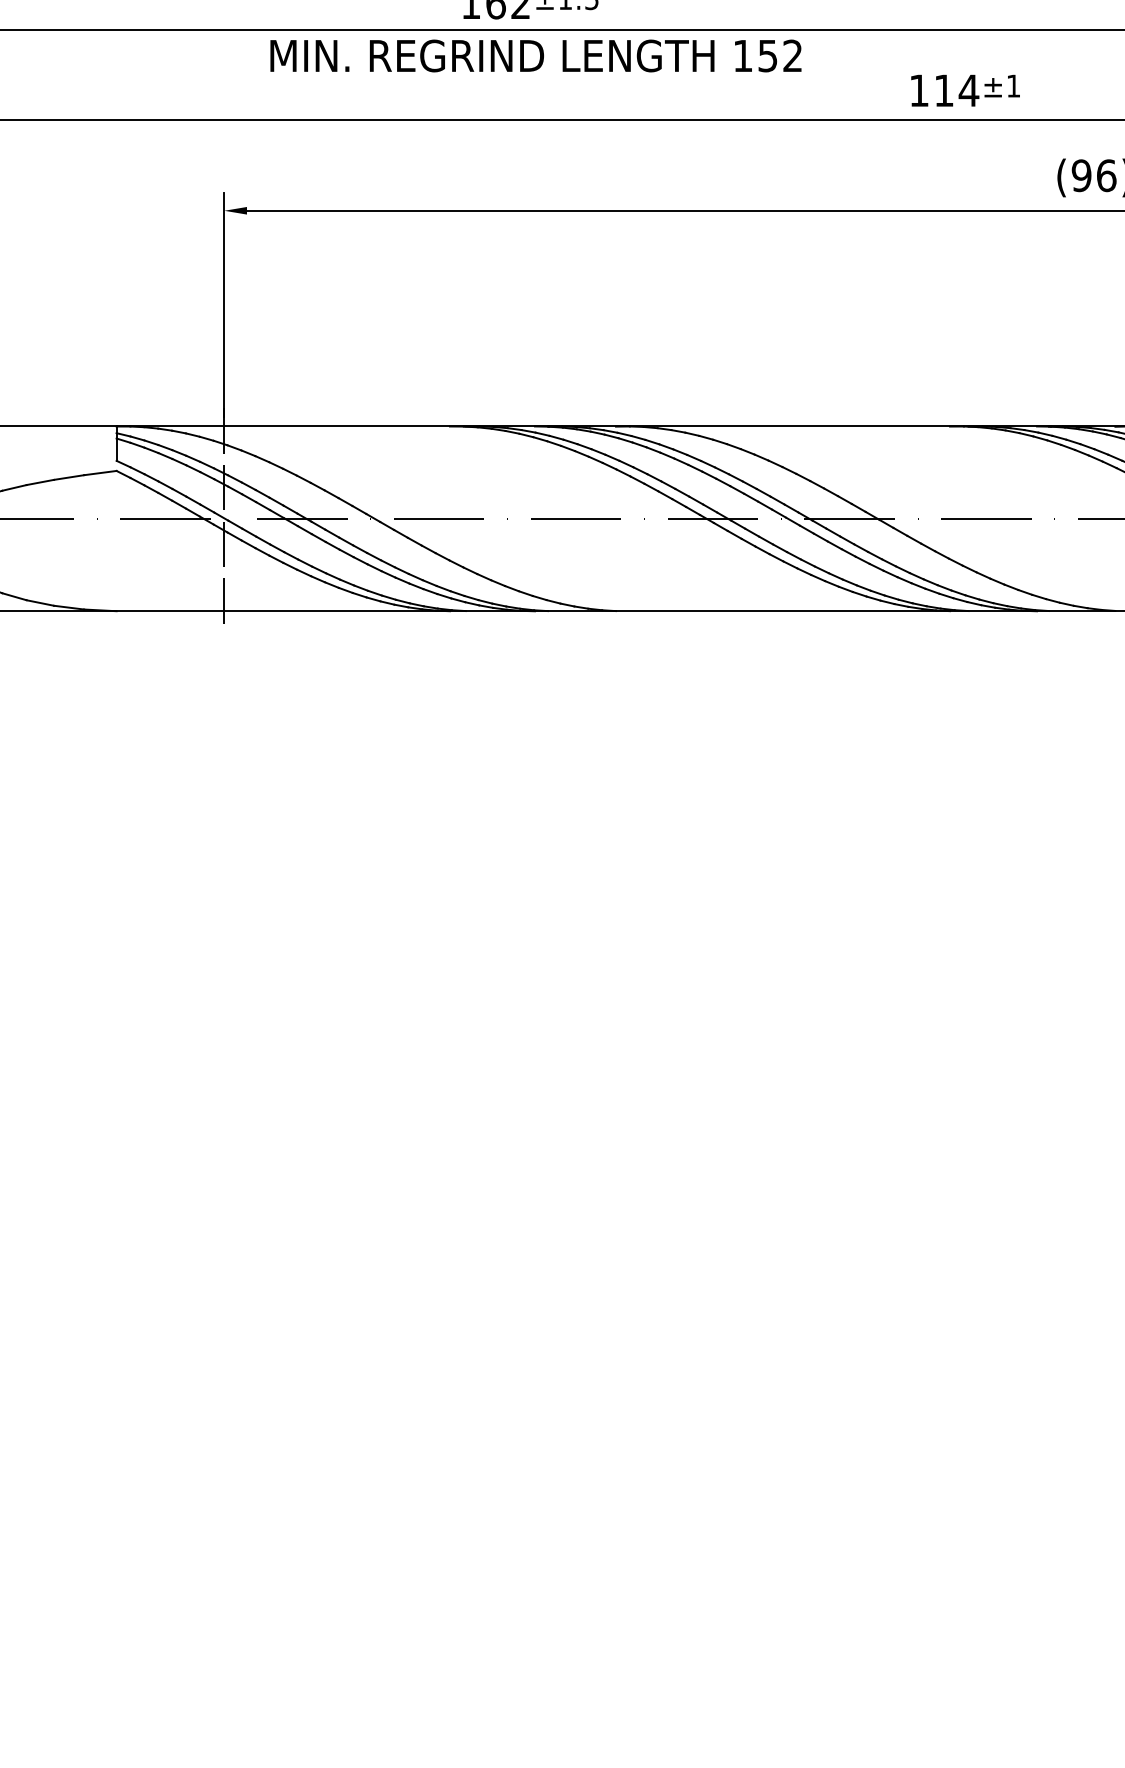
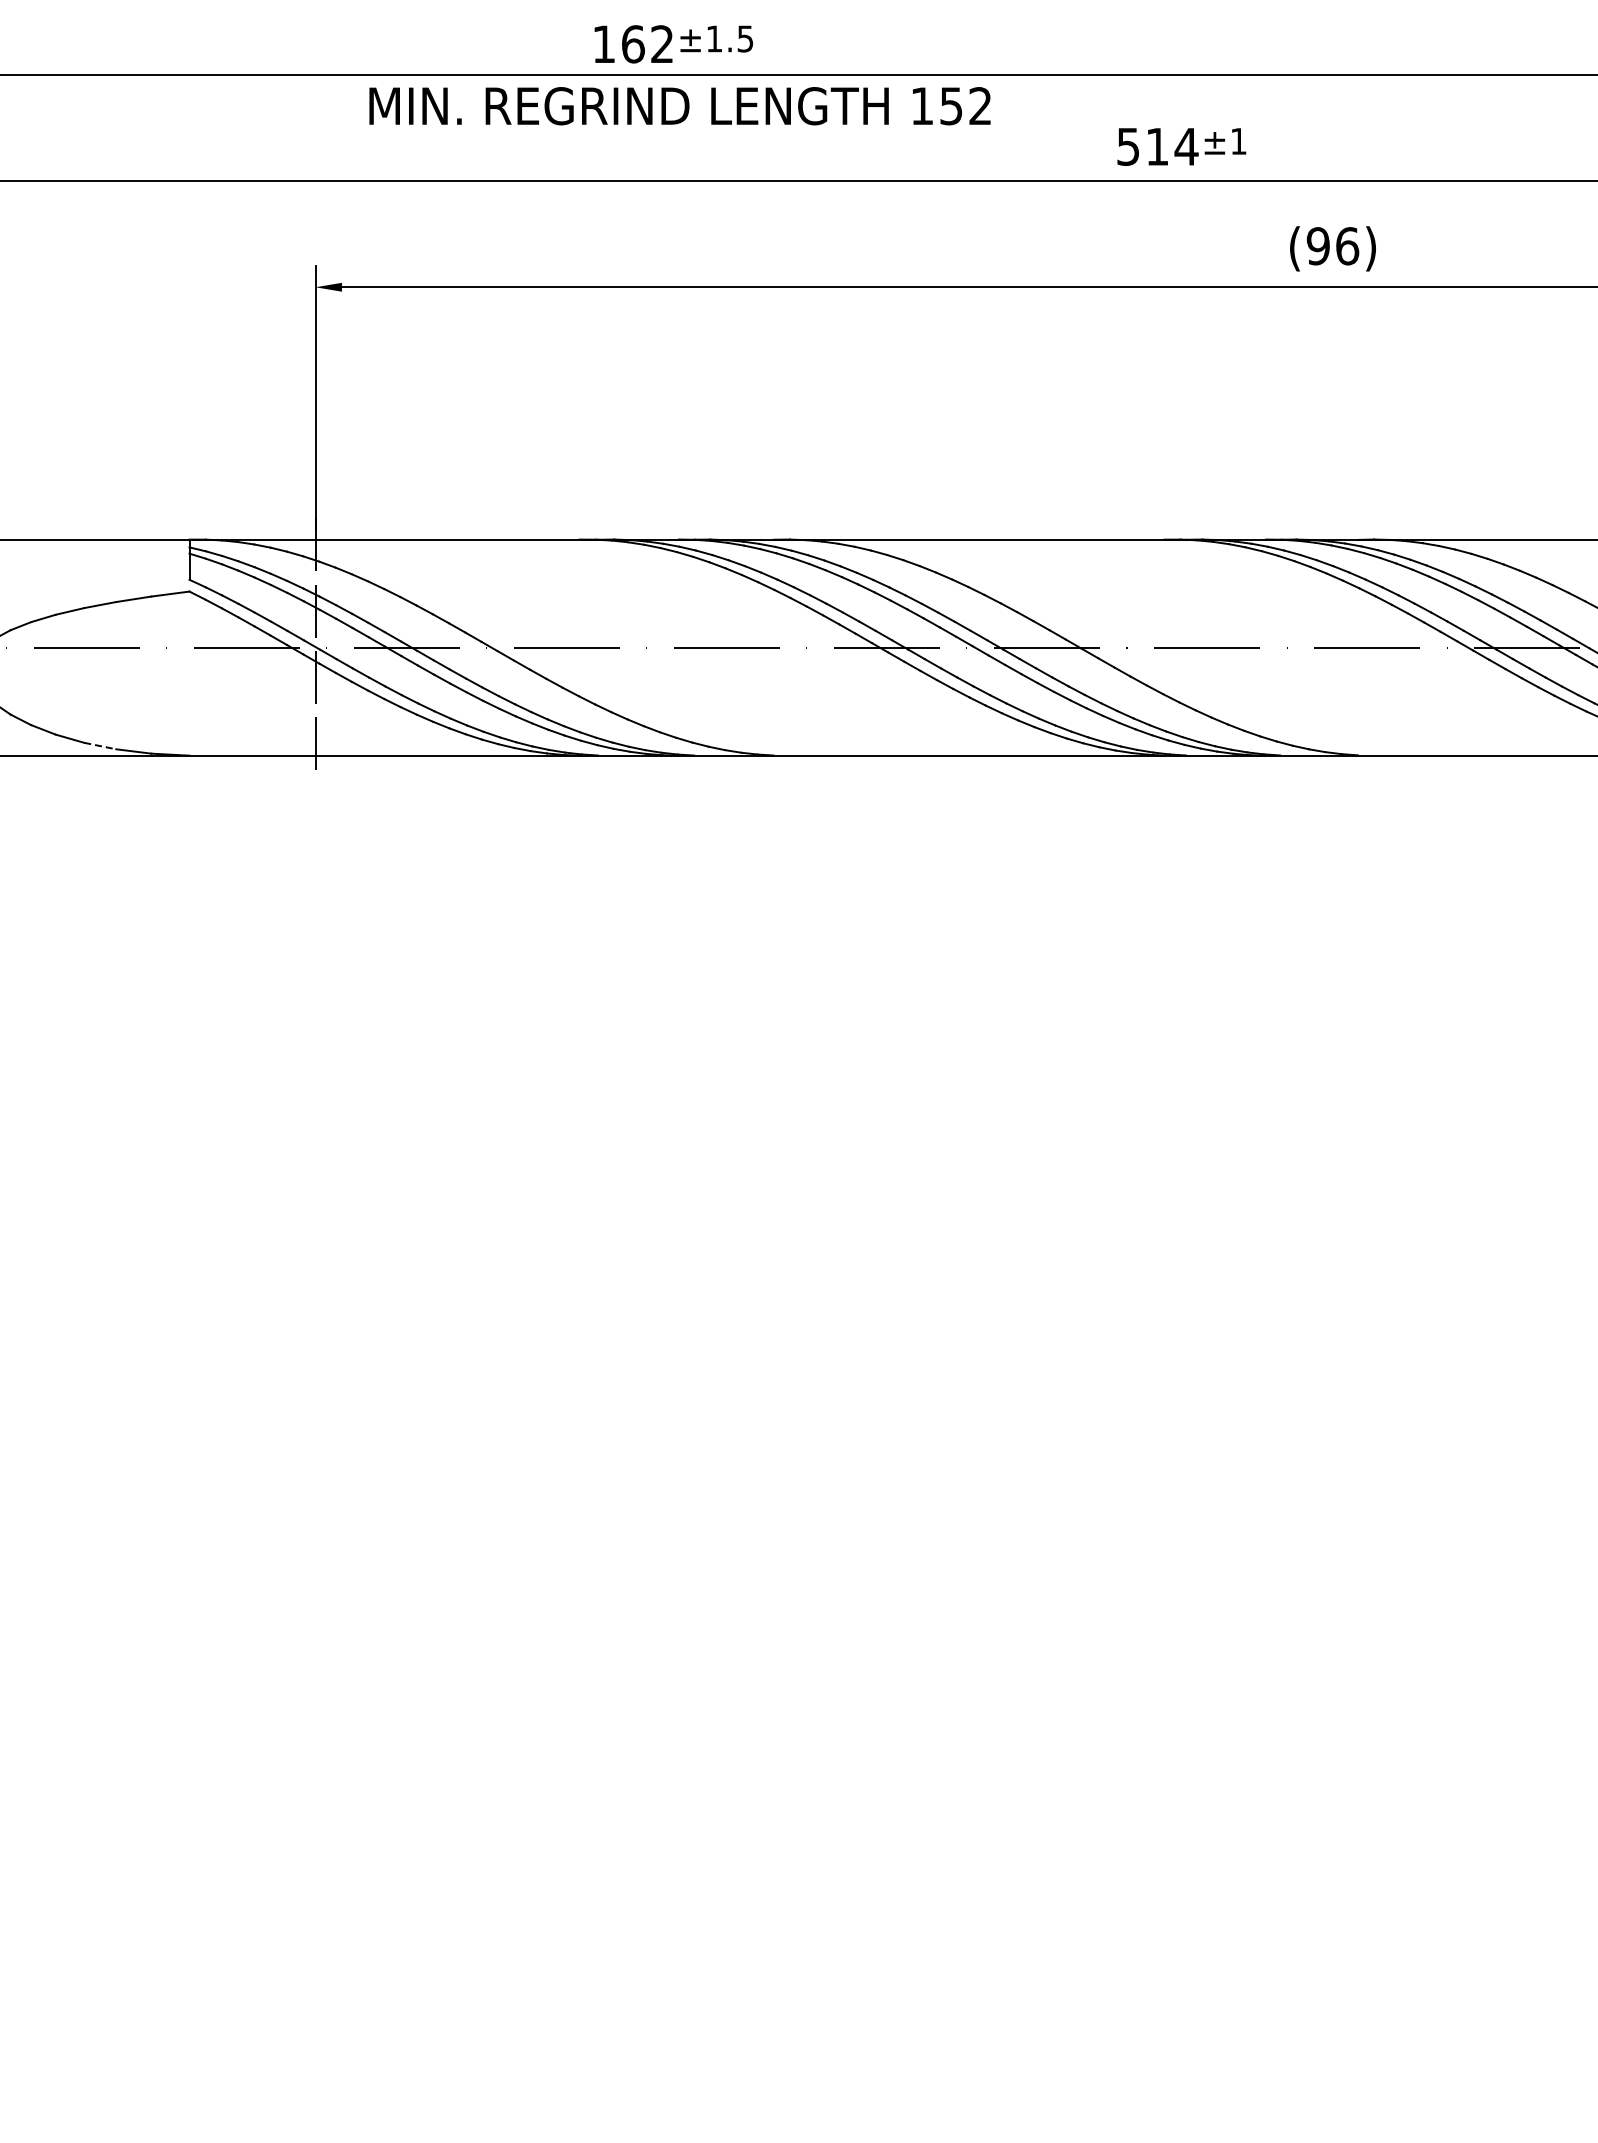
text: (918, 90) -> (1127, 146), 114 -> 514
line: (40, 603) -> (100, 746), solid -> dashed

